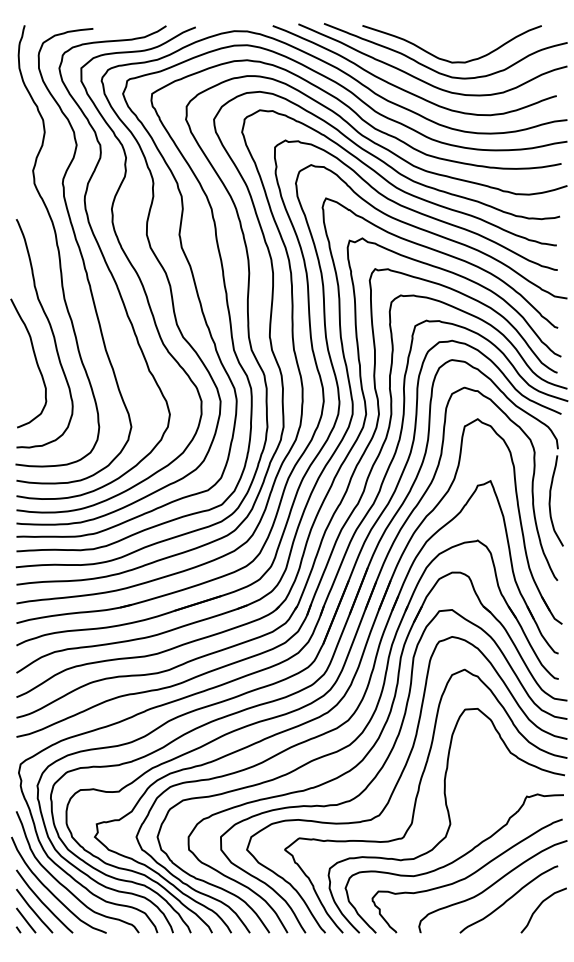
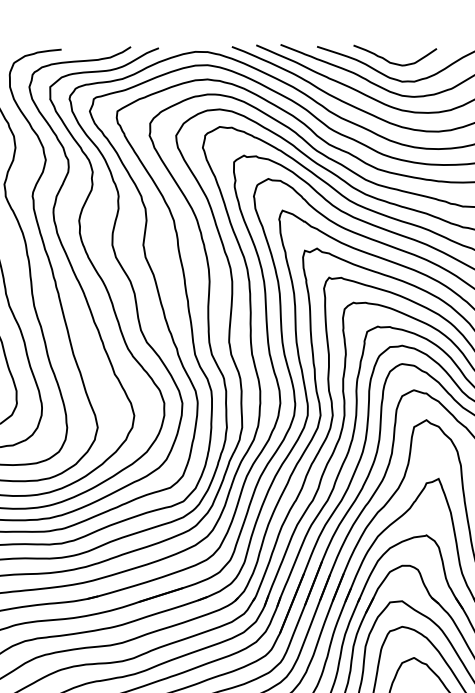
curve: (444, 42) -> (394, 62), added

